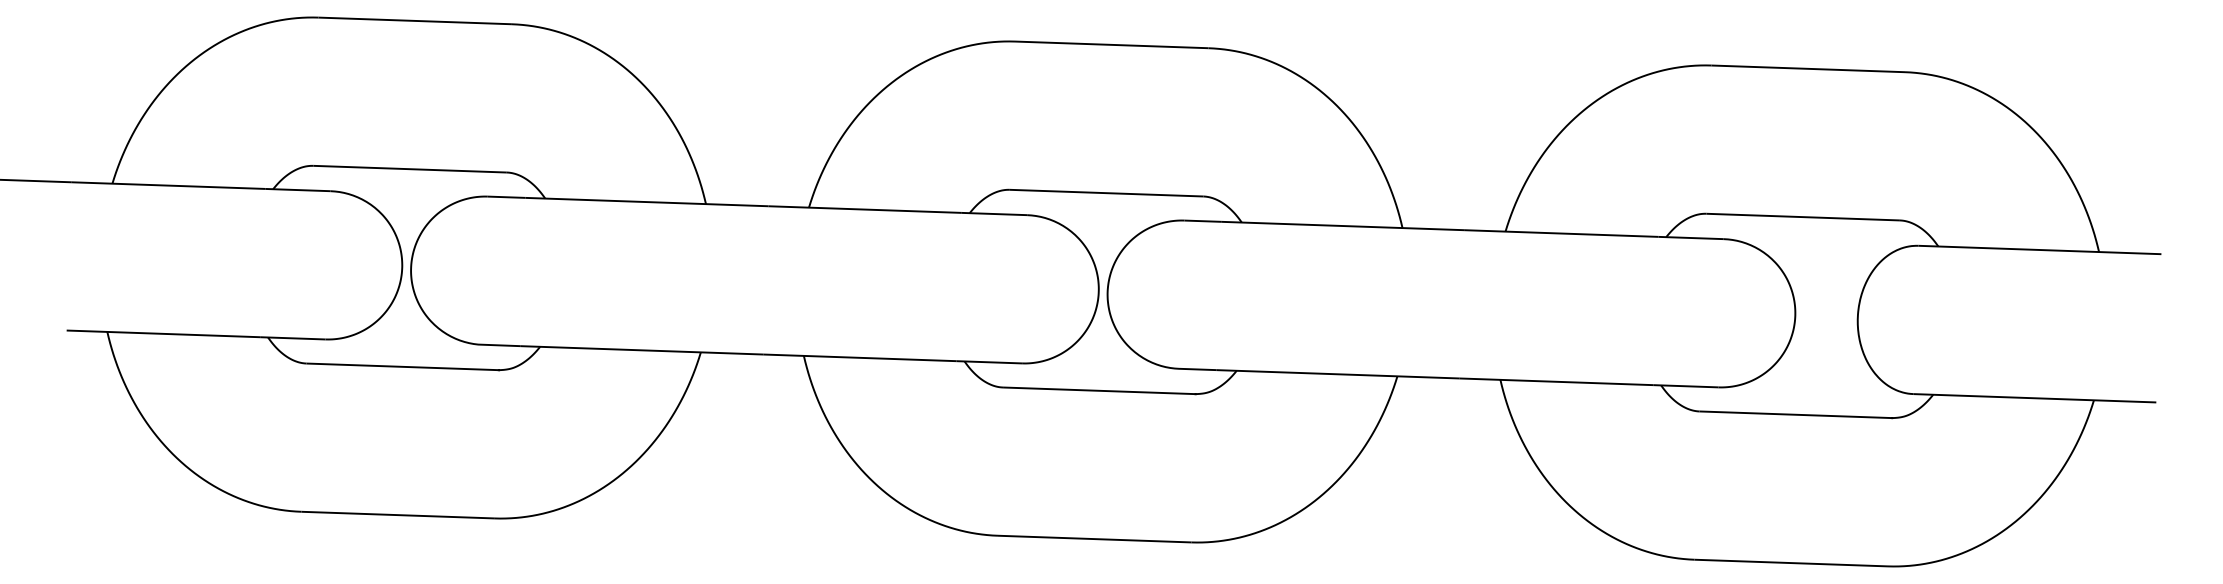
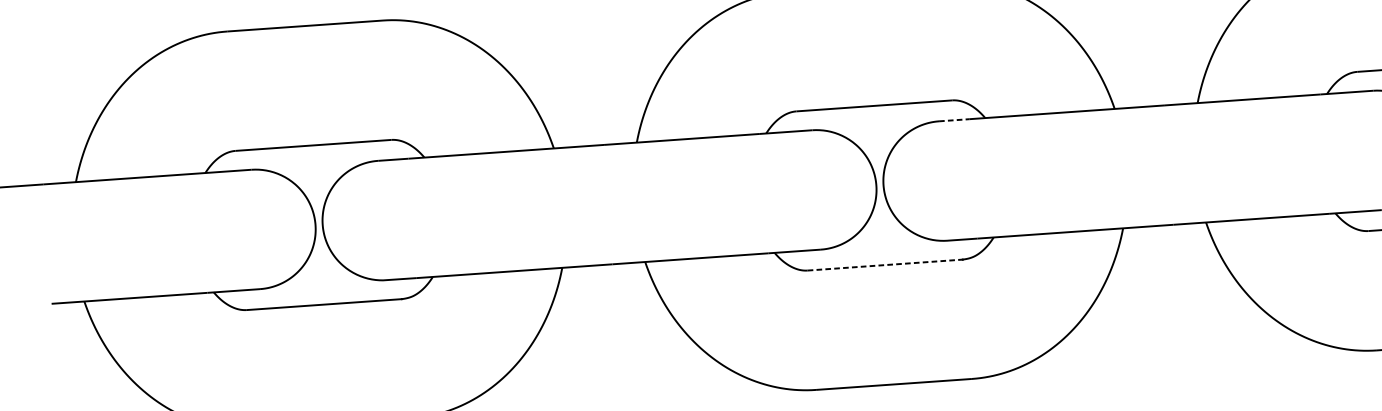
line: (1203, 221) -> (954, 120), solid -> dashed
line: (1099, 390) -> (885, 264), solid -> dashed

